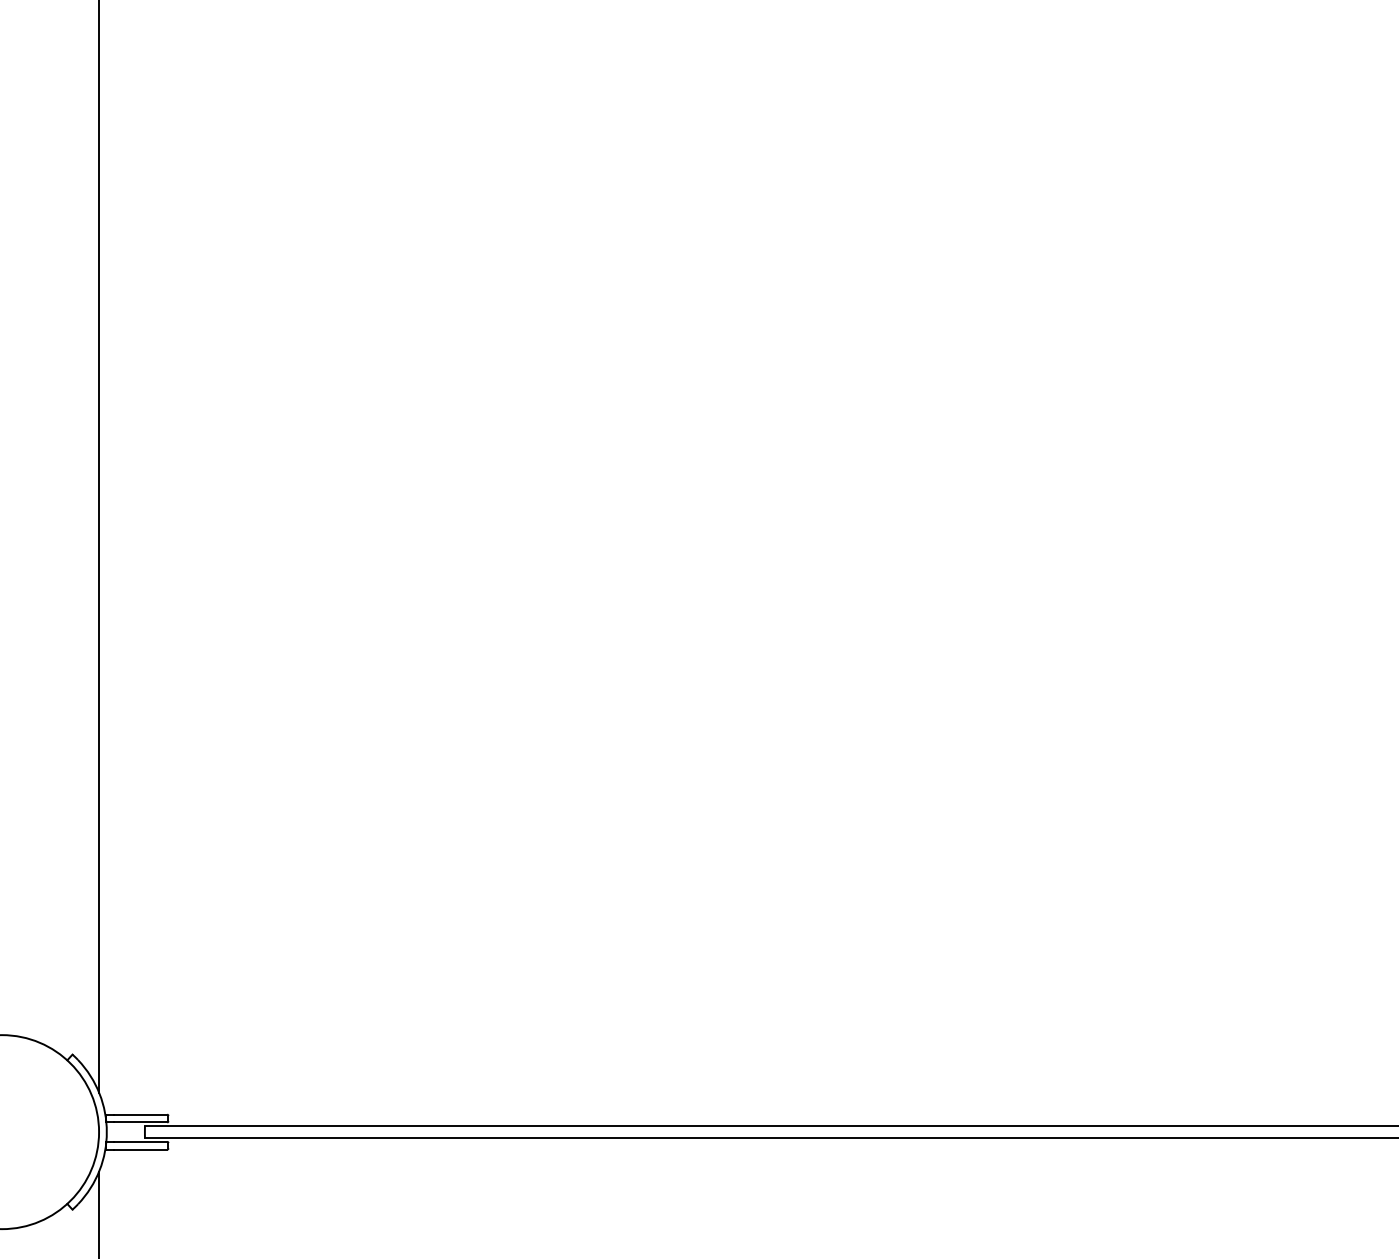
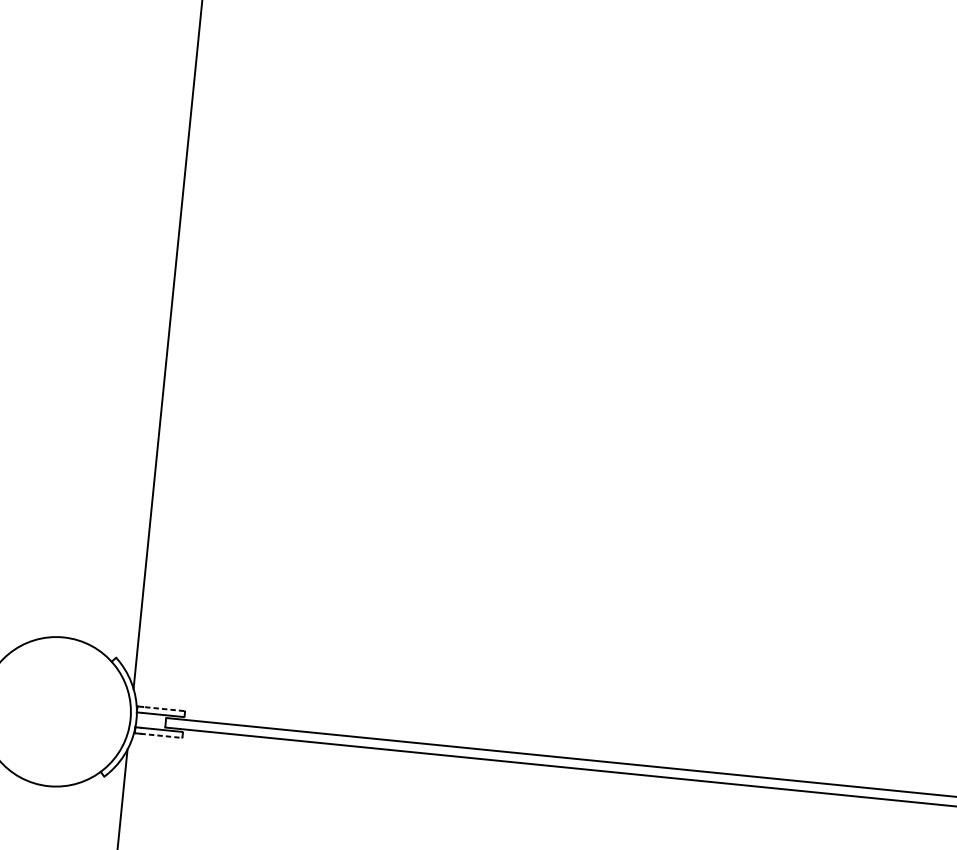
line: (140, 1114) -> (163, 708), solid -> dashed
line: (140, 1149) -> (161, 735), solid -> dashed

